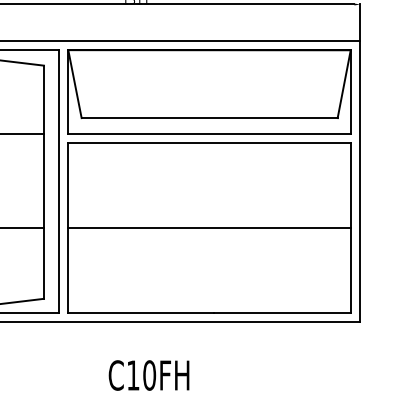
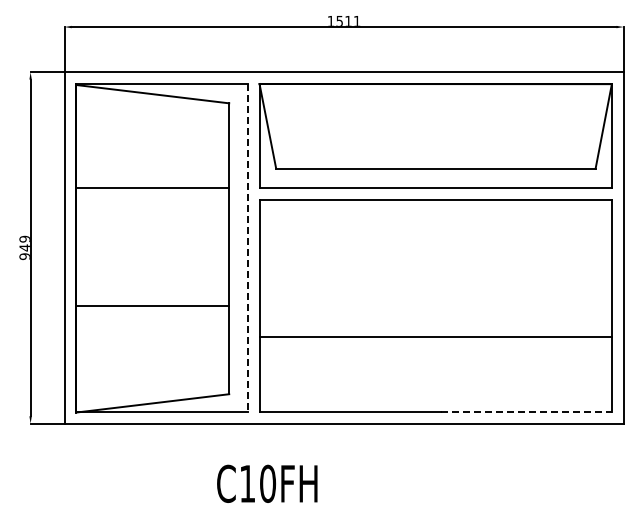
line: (58, 181) -> (247, 247), solid -> dashed
line: (209, 228) -> (435, 337), moved
line: (282, 312) -> (526, 411), solid -> dashed
text: (149, 375) -> (267, 483), moved

